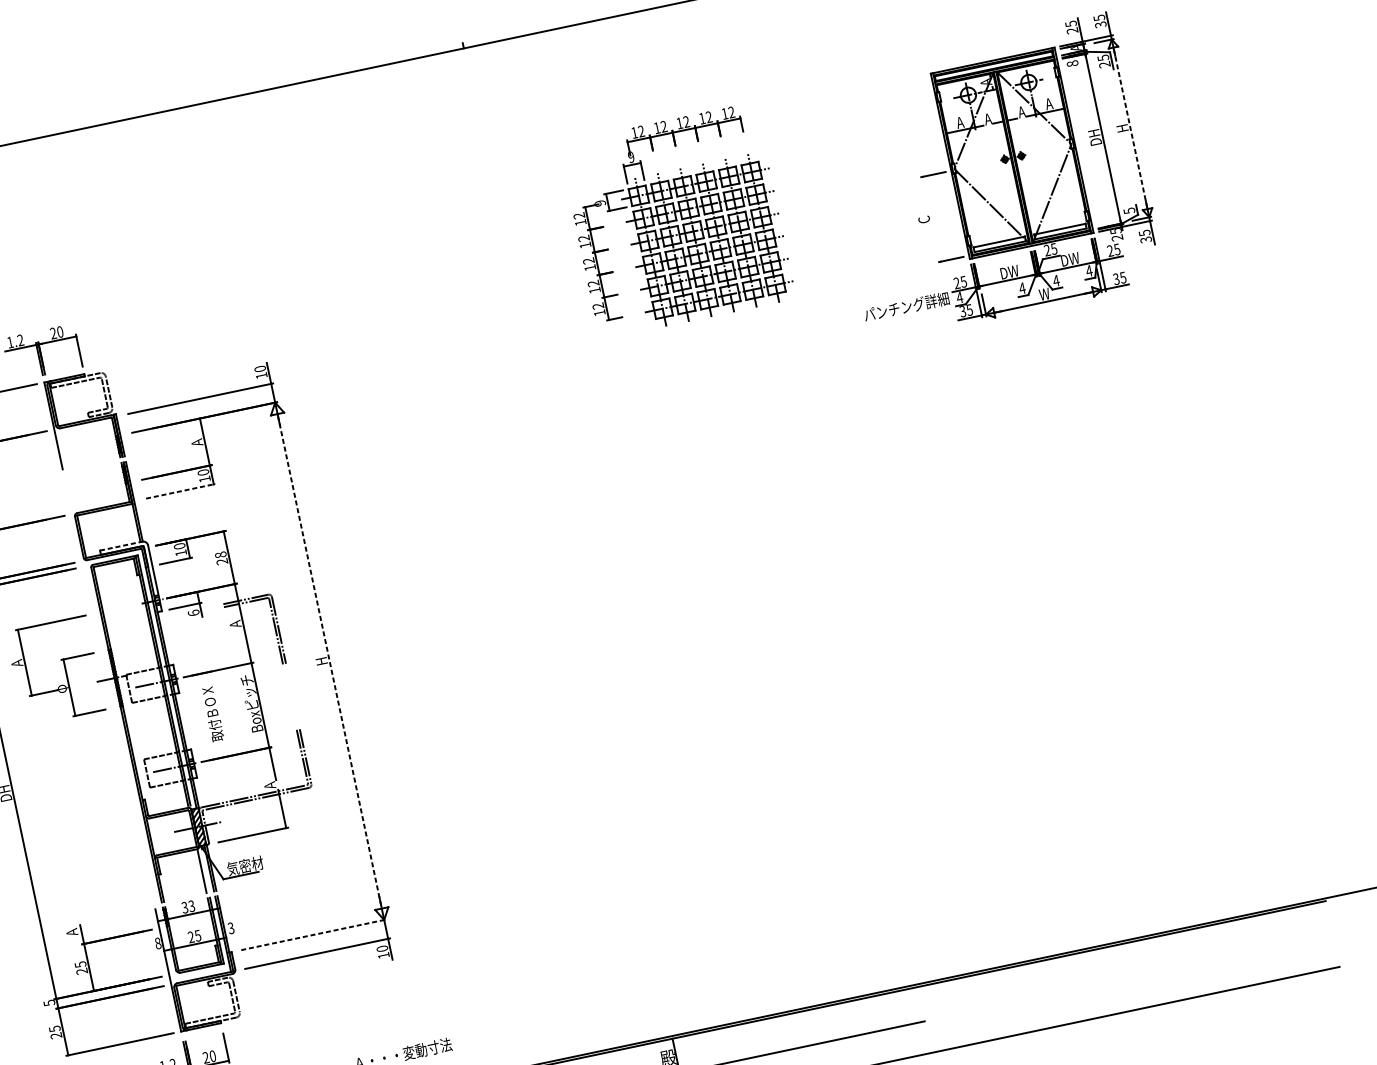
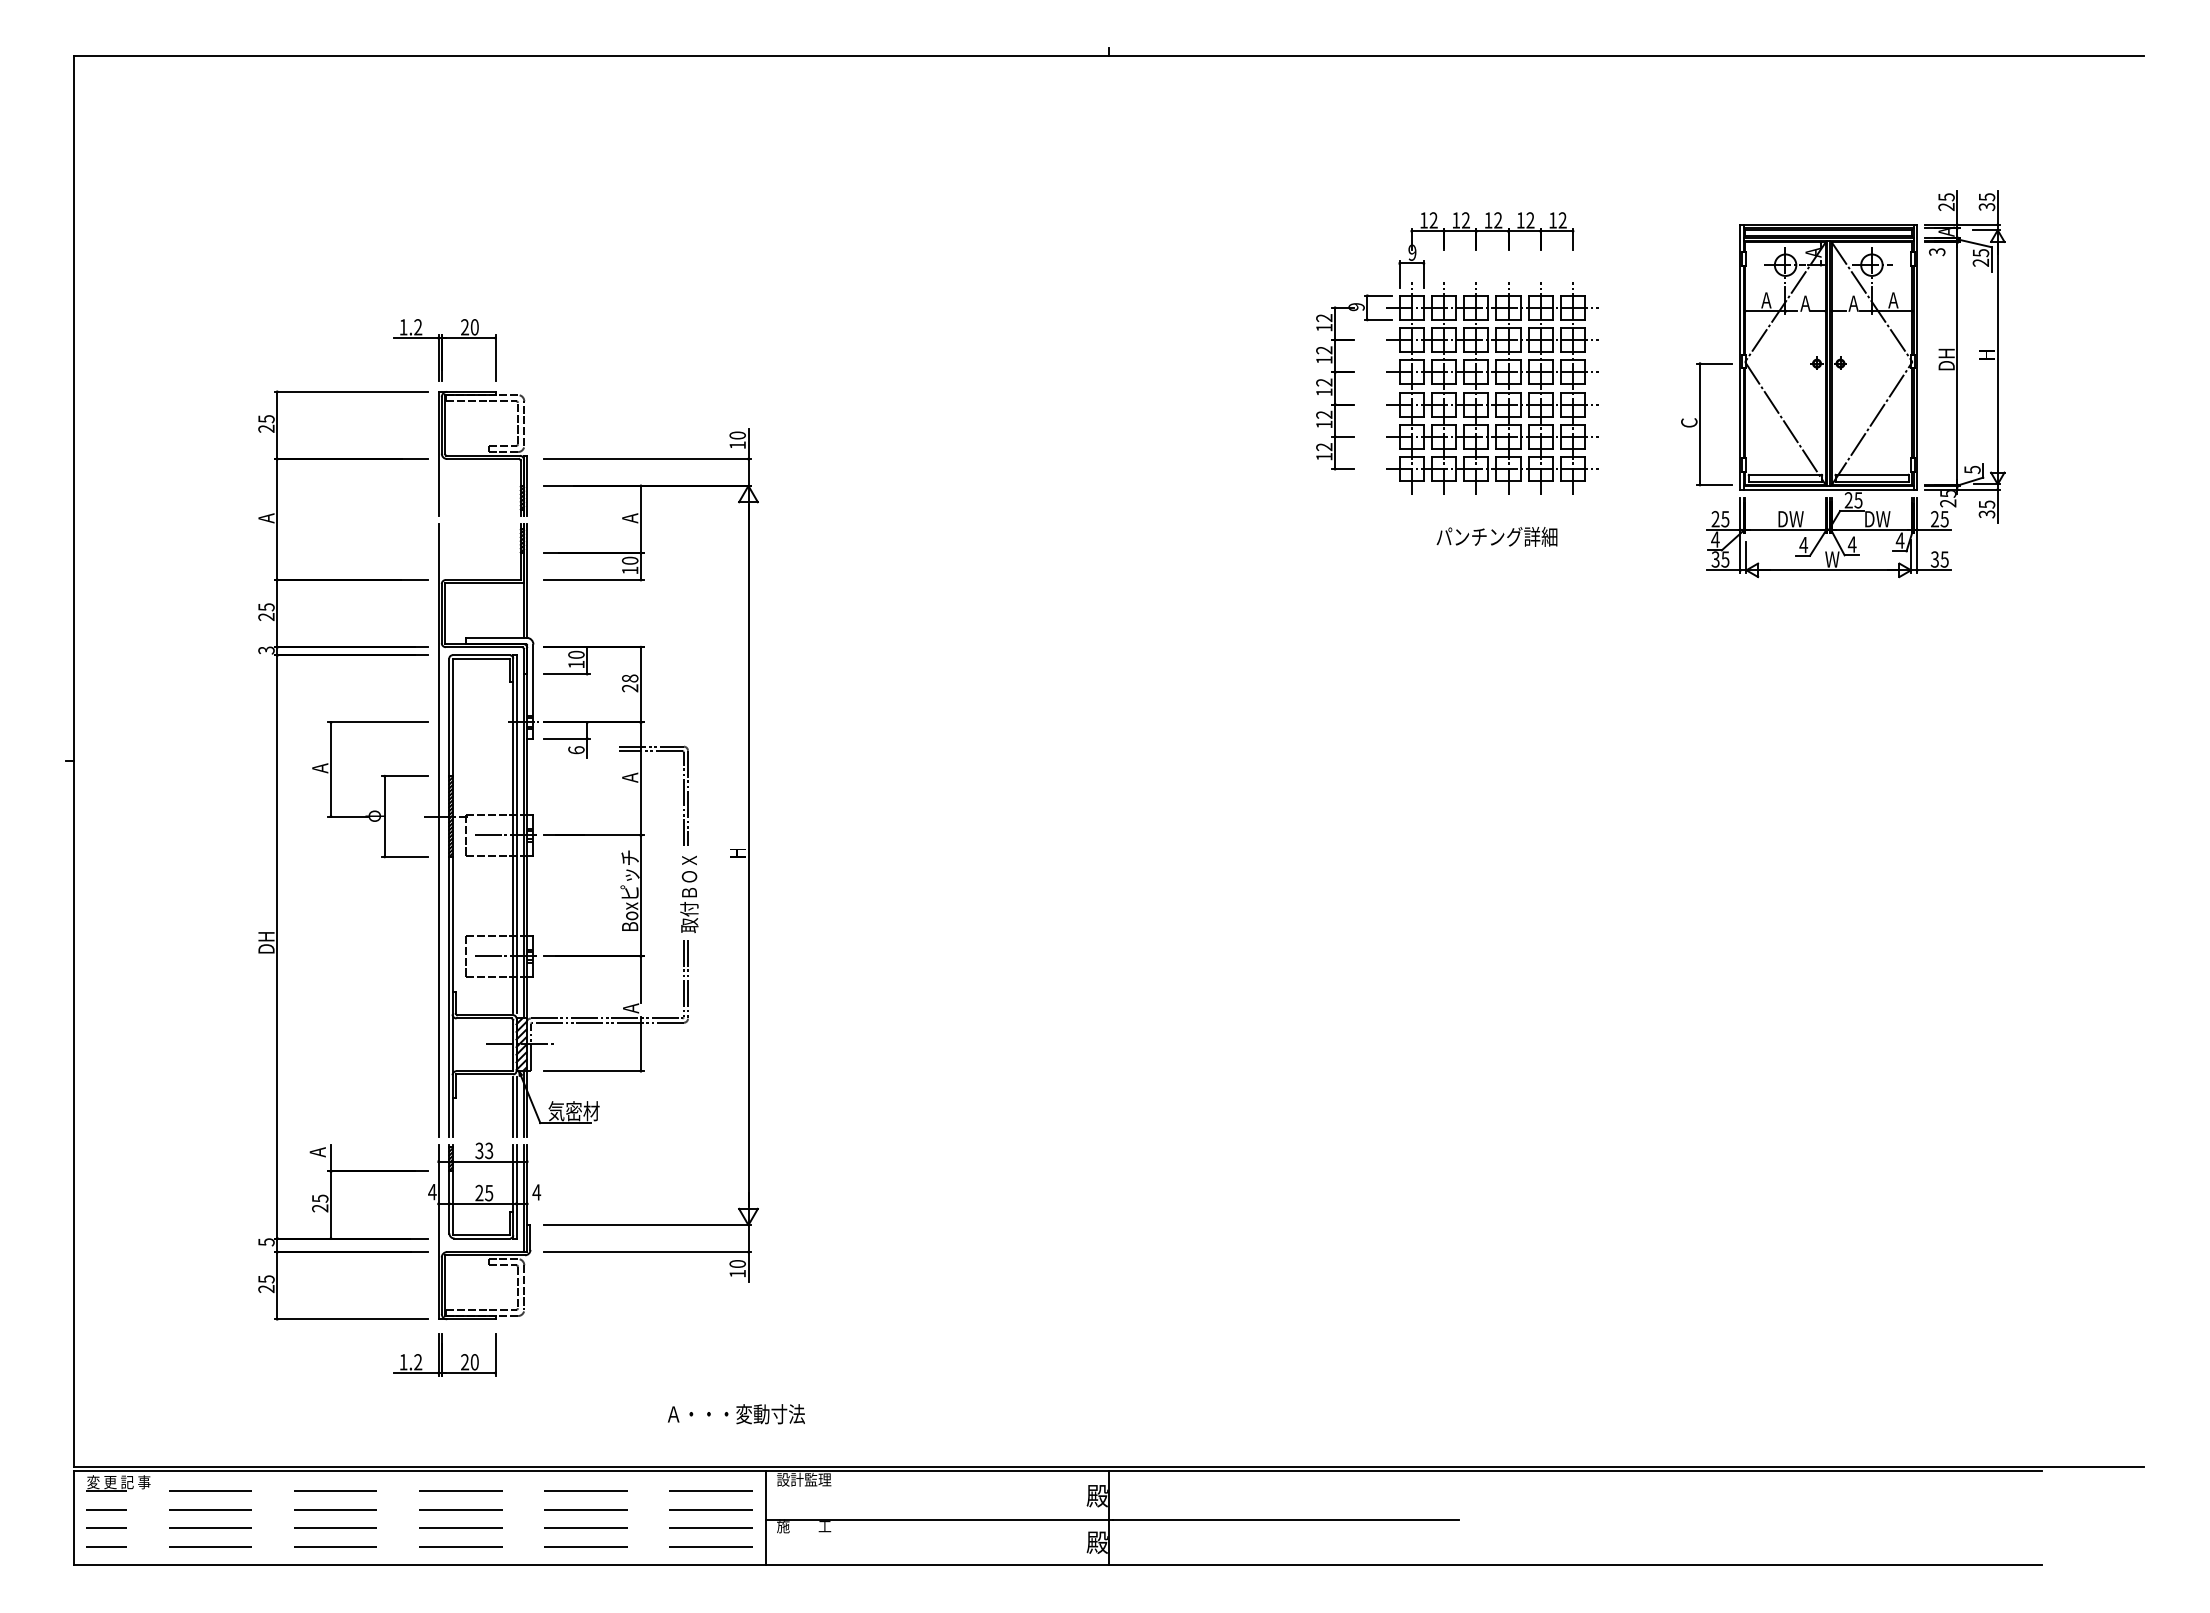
text: (1072, 63) -> (1937, 252), 8 -> 3
line: (1130, 128) -> (1997, 357), dashed -> solid
line: (932, 218) -> (1700, 423), added
part: (677, 221) -> (1457, 353), moved
text: (906, 306) -> (1496, 536), moved
line: (180, 491) -> (593, 580), dashed -> solid
line: (121, 545) -> (496, 637), dashed -> solid
line: (329, 661) -> (748, 855), dashed -> solid
line: (109, 689) -> (438, 830), added
text: (212, 713) -> (689, 893), moved
line: (204, 871) -> (516, 1107), added
text: (231, 928) -> (536, 1192), 3 -> 4
line: (314, 934) -> (648, 1225), dashed -> solid
text: (158, 943) -> (432, 1191), 8 -> 4

